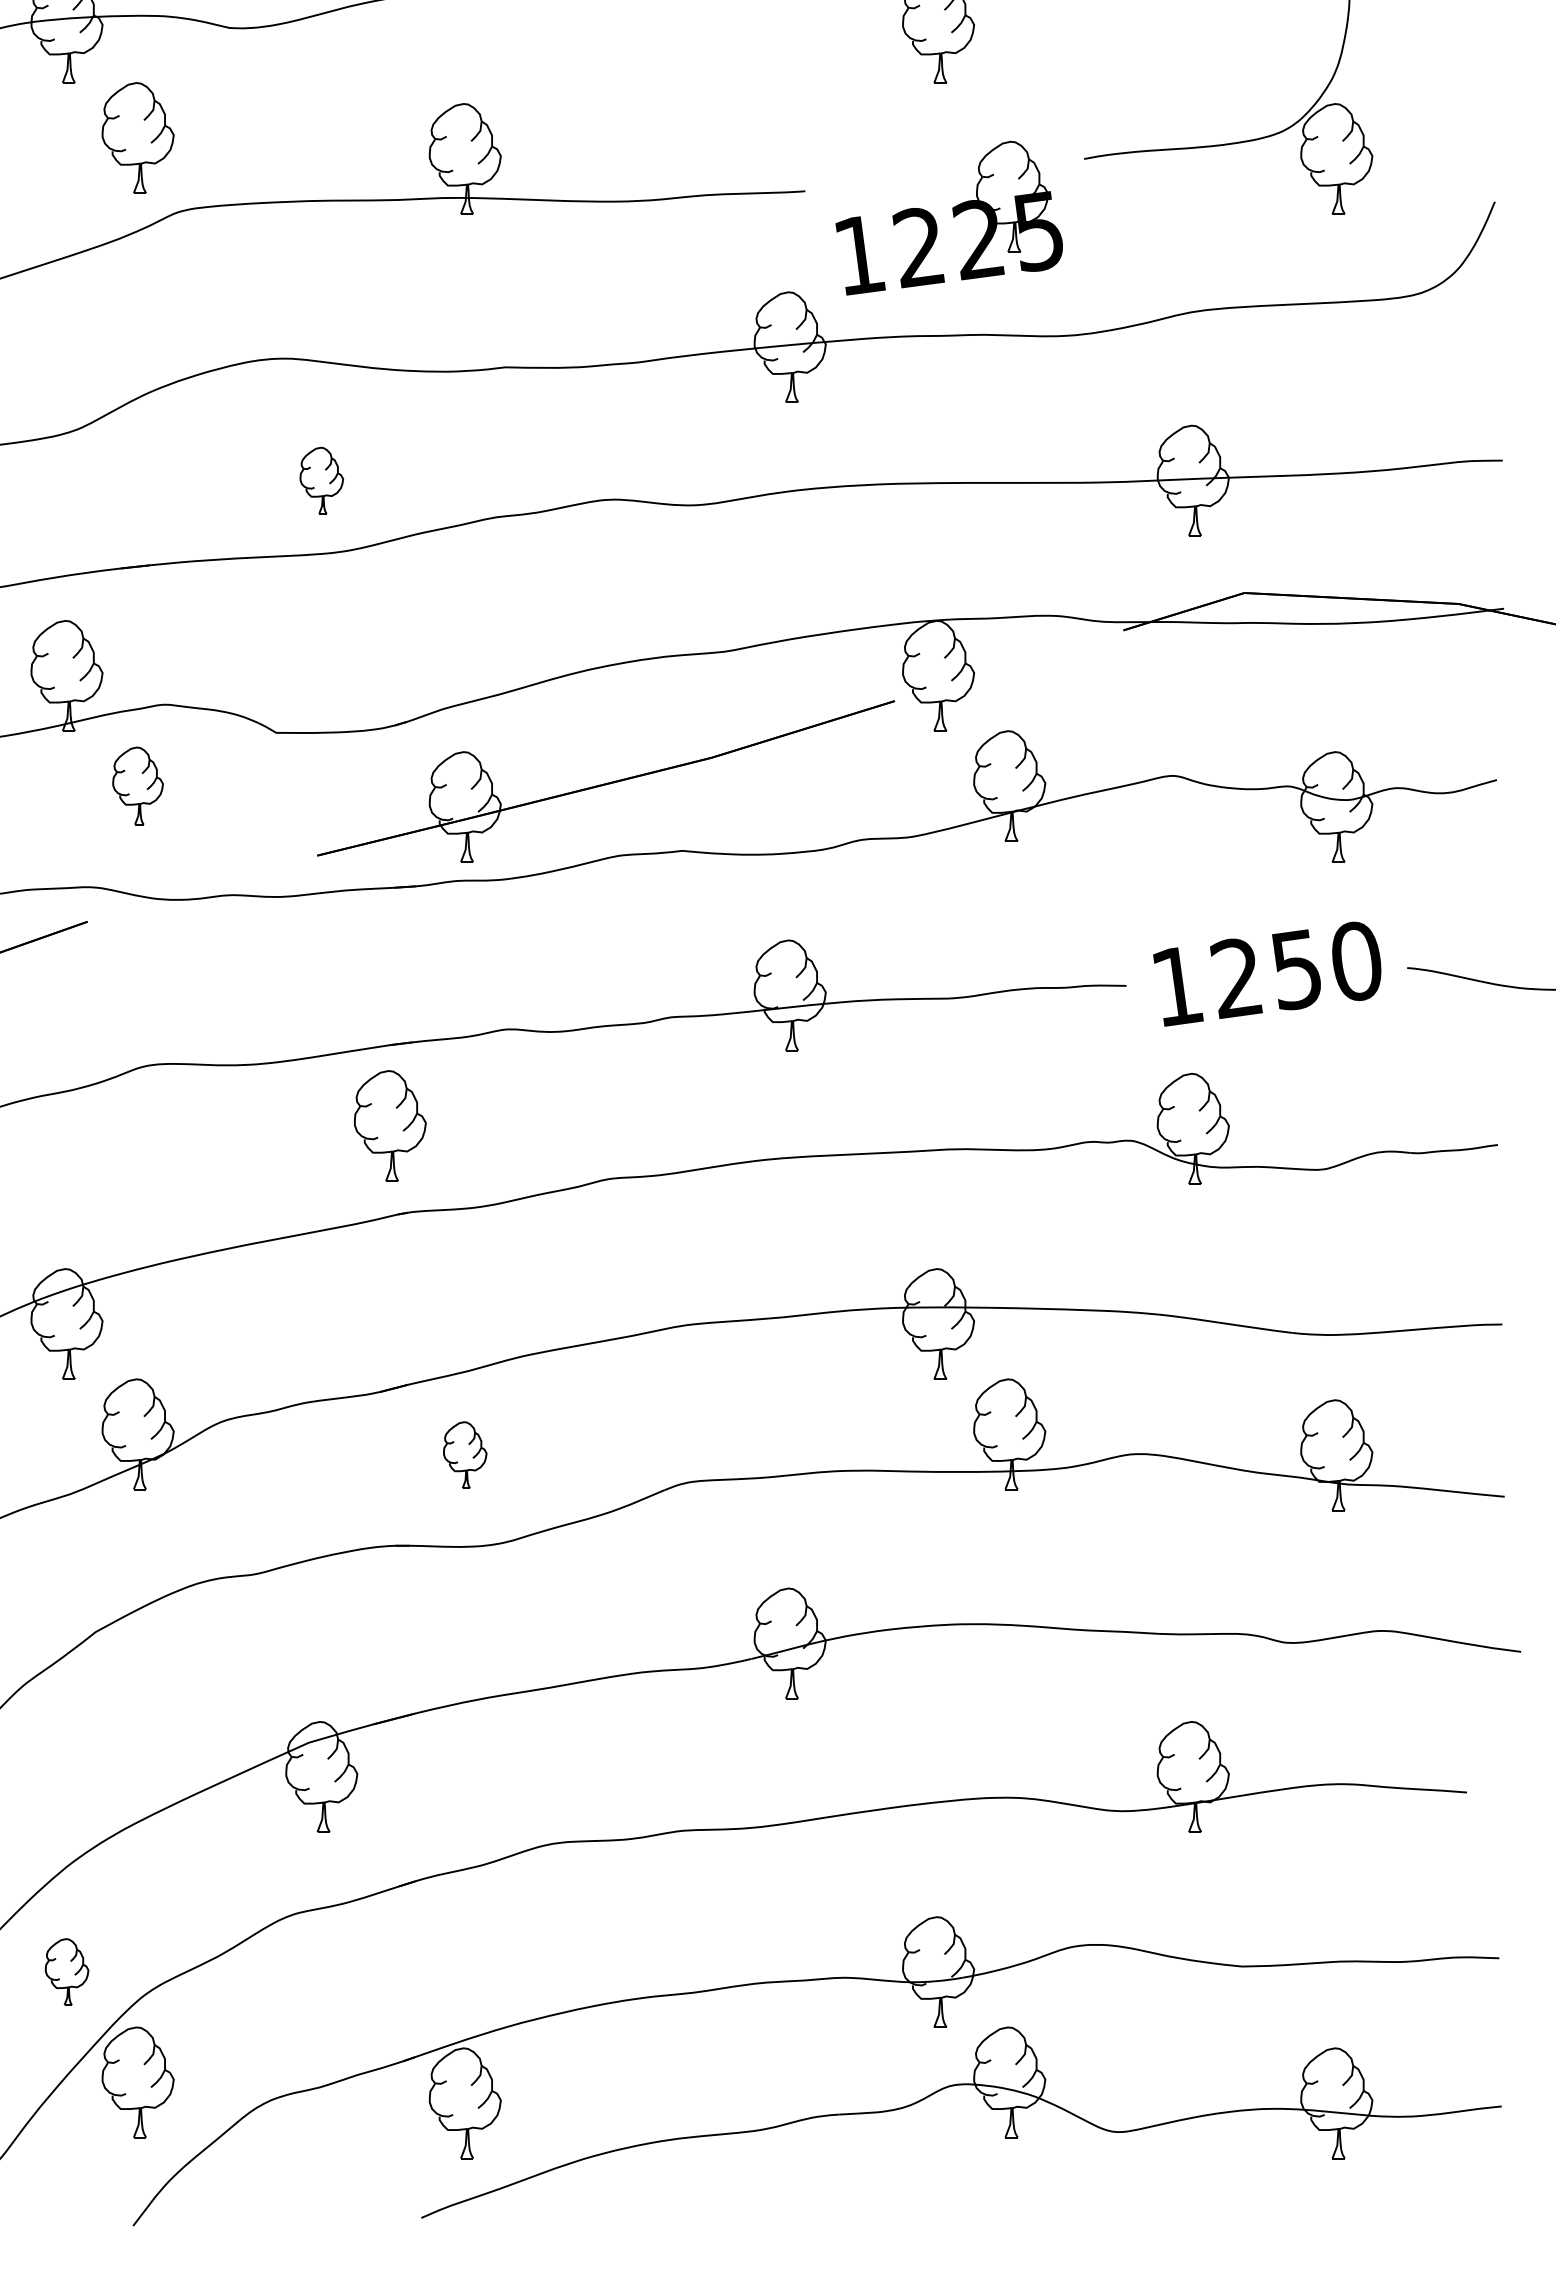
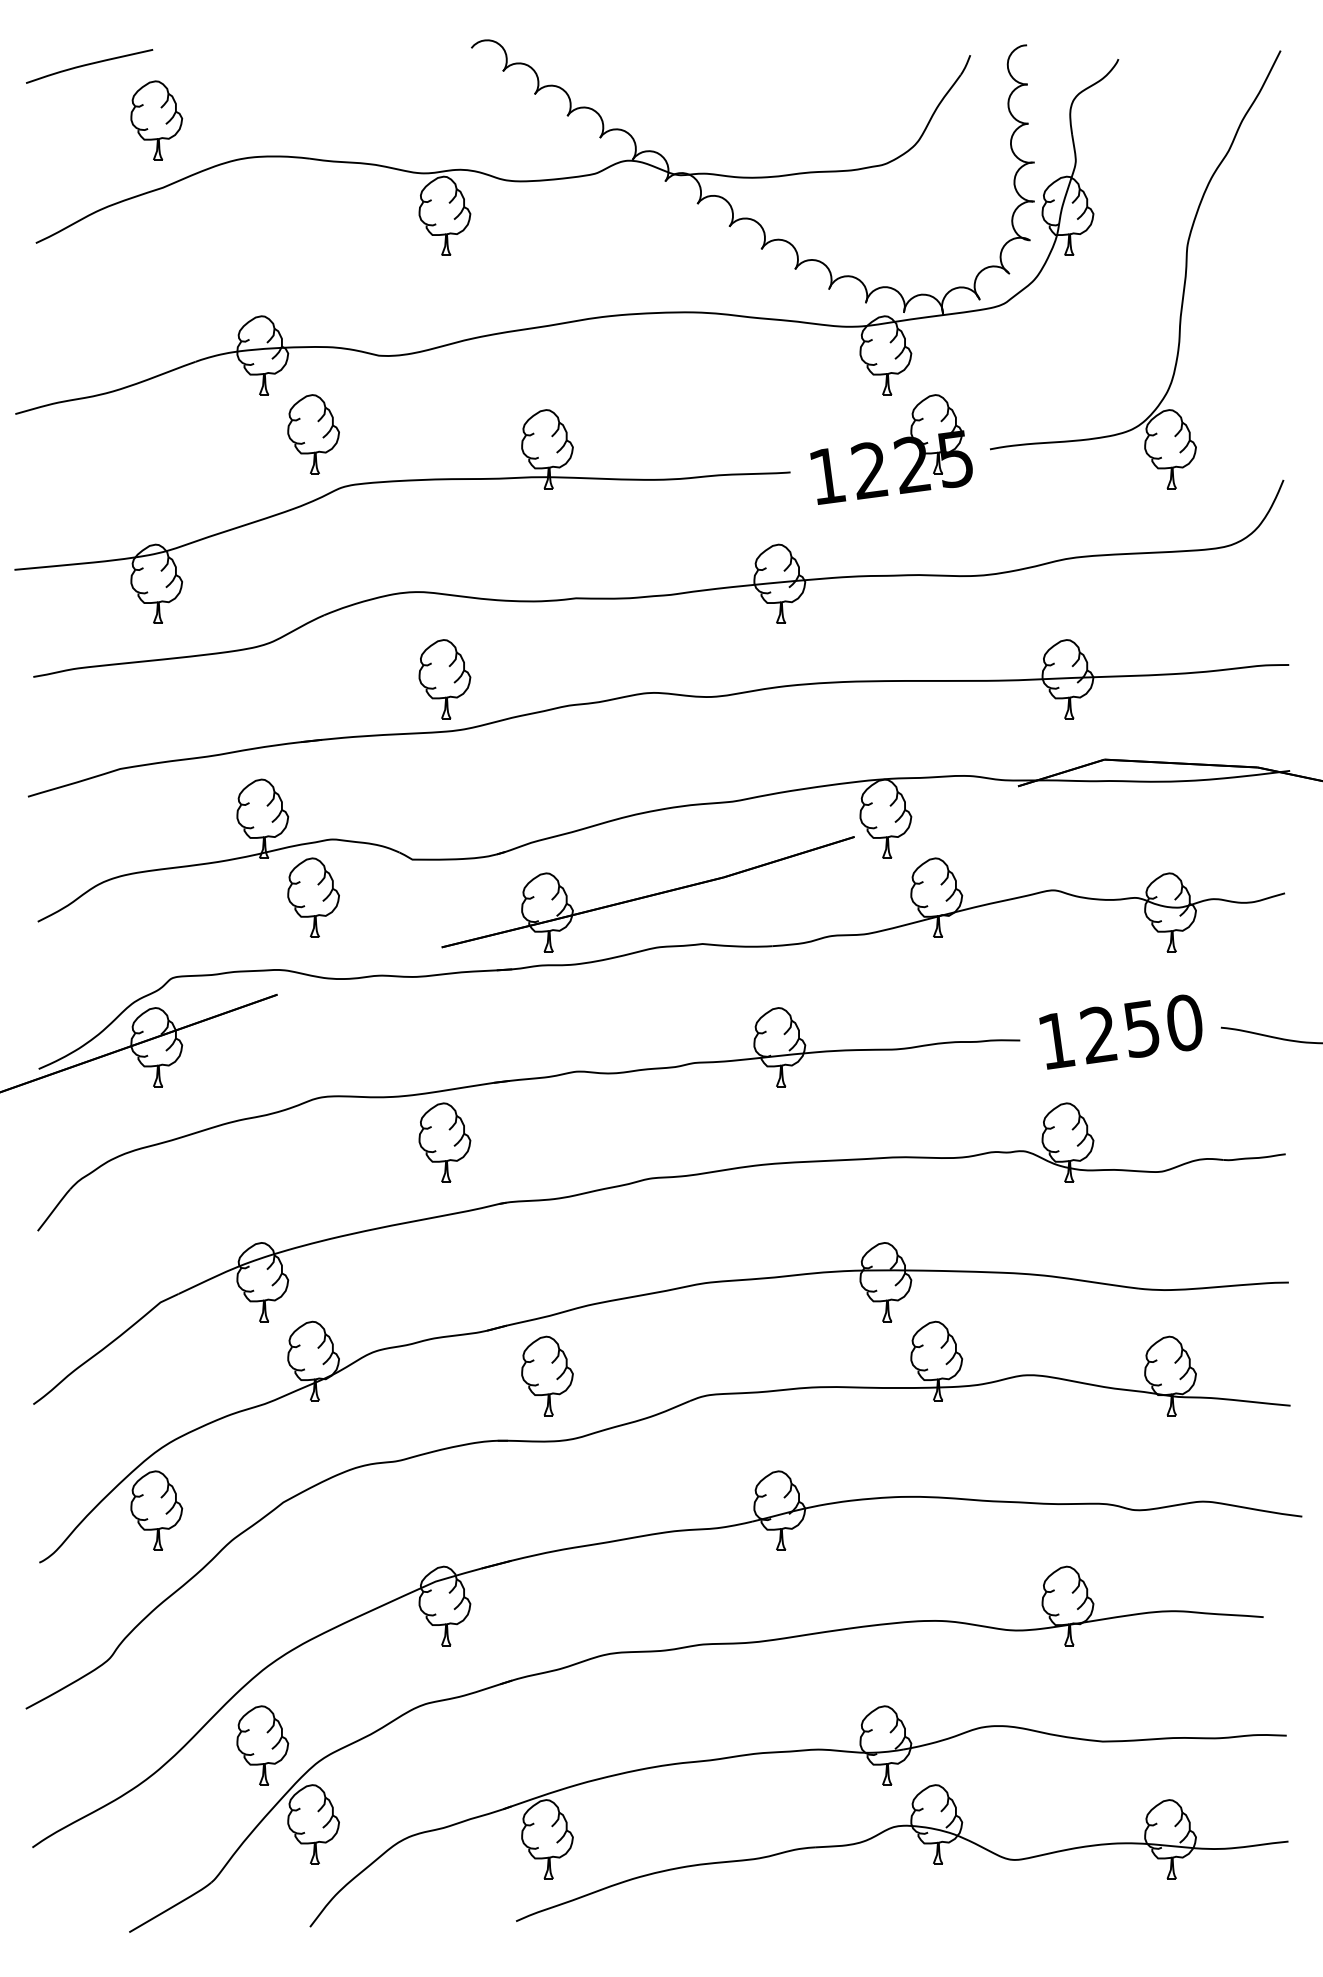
part: (949, 217) -> (891, 449), moved
part: (321, 480) -> (444, 679), size x1.67
part: (137, 785) -> (313, 897), size x1.43
part: (389, 1125) -> (444, 1142), moved
part: (465, 1454) -> (547, 1375), size x1.67
part: (66, 1972) -> (262, 1745), size x1.67

